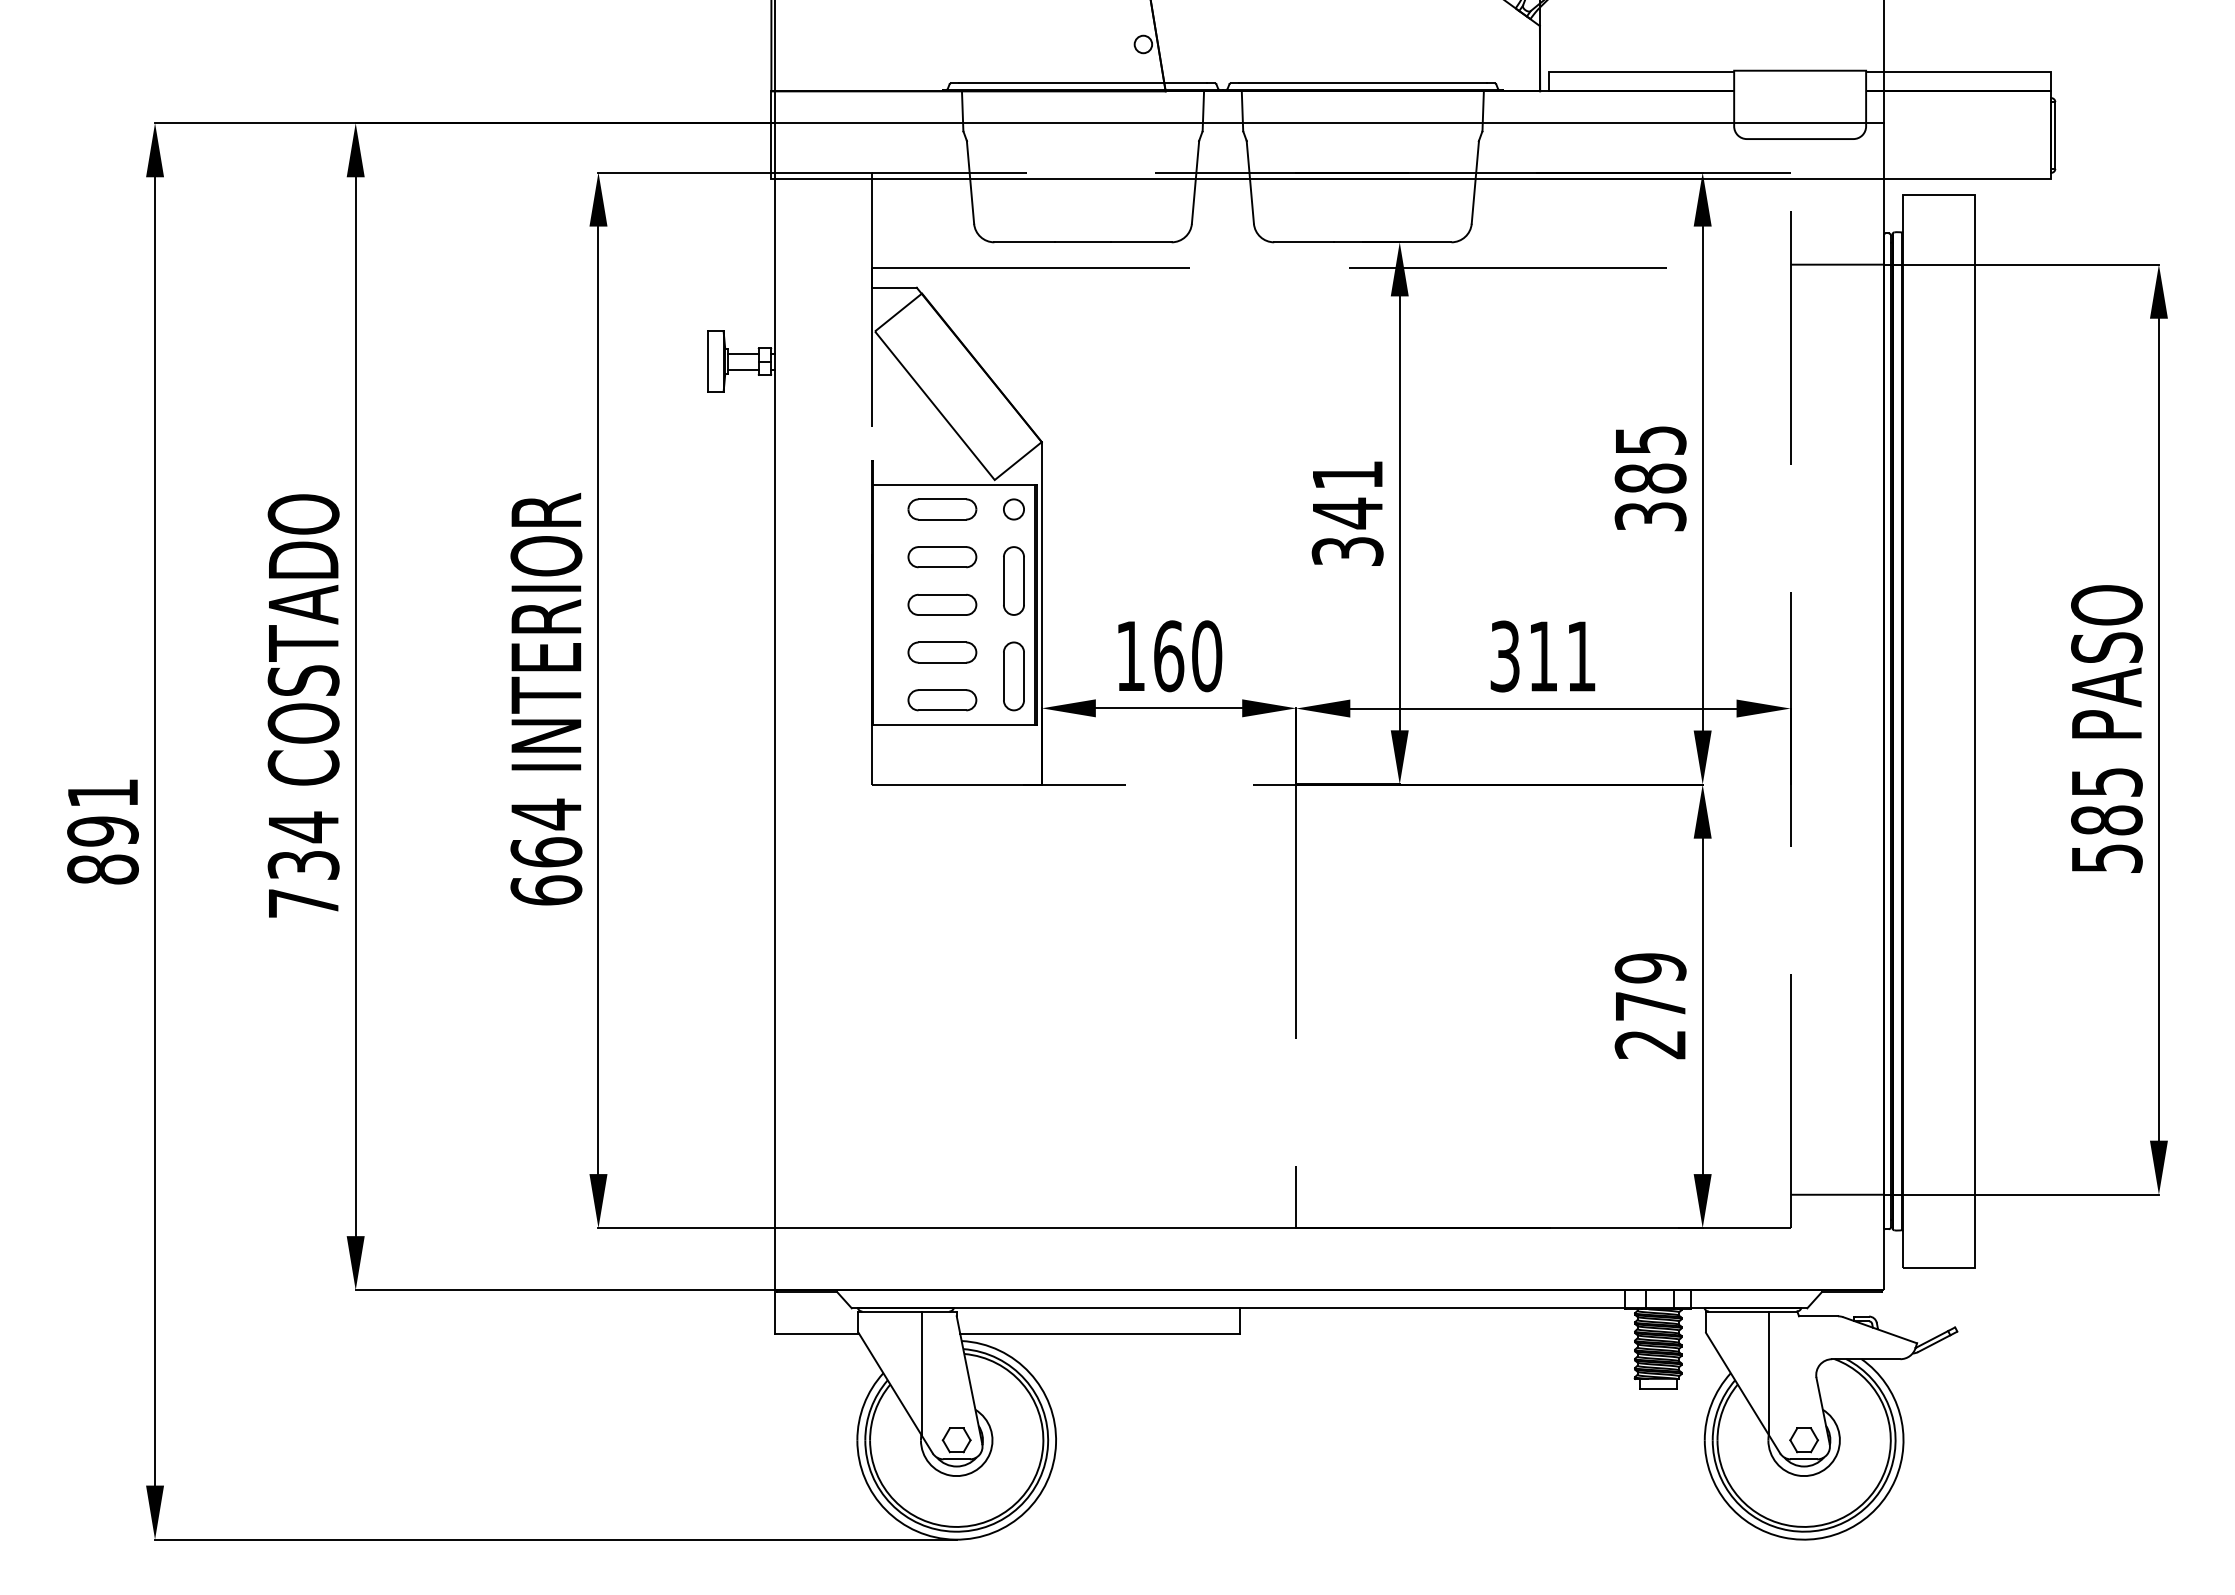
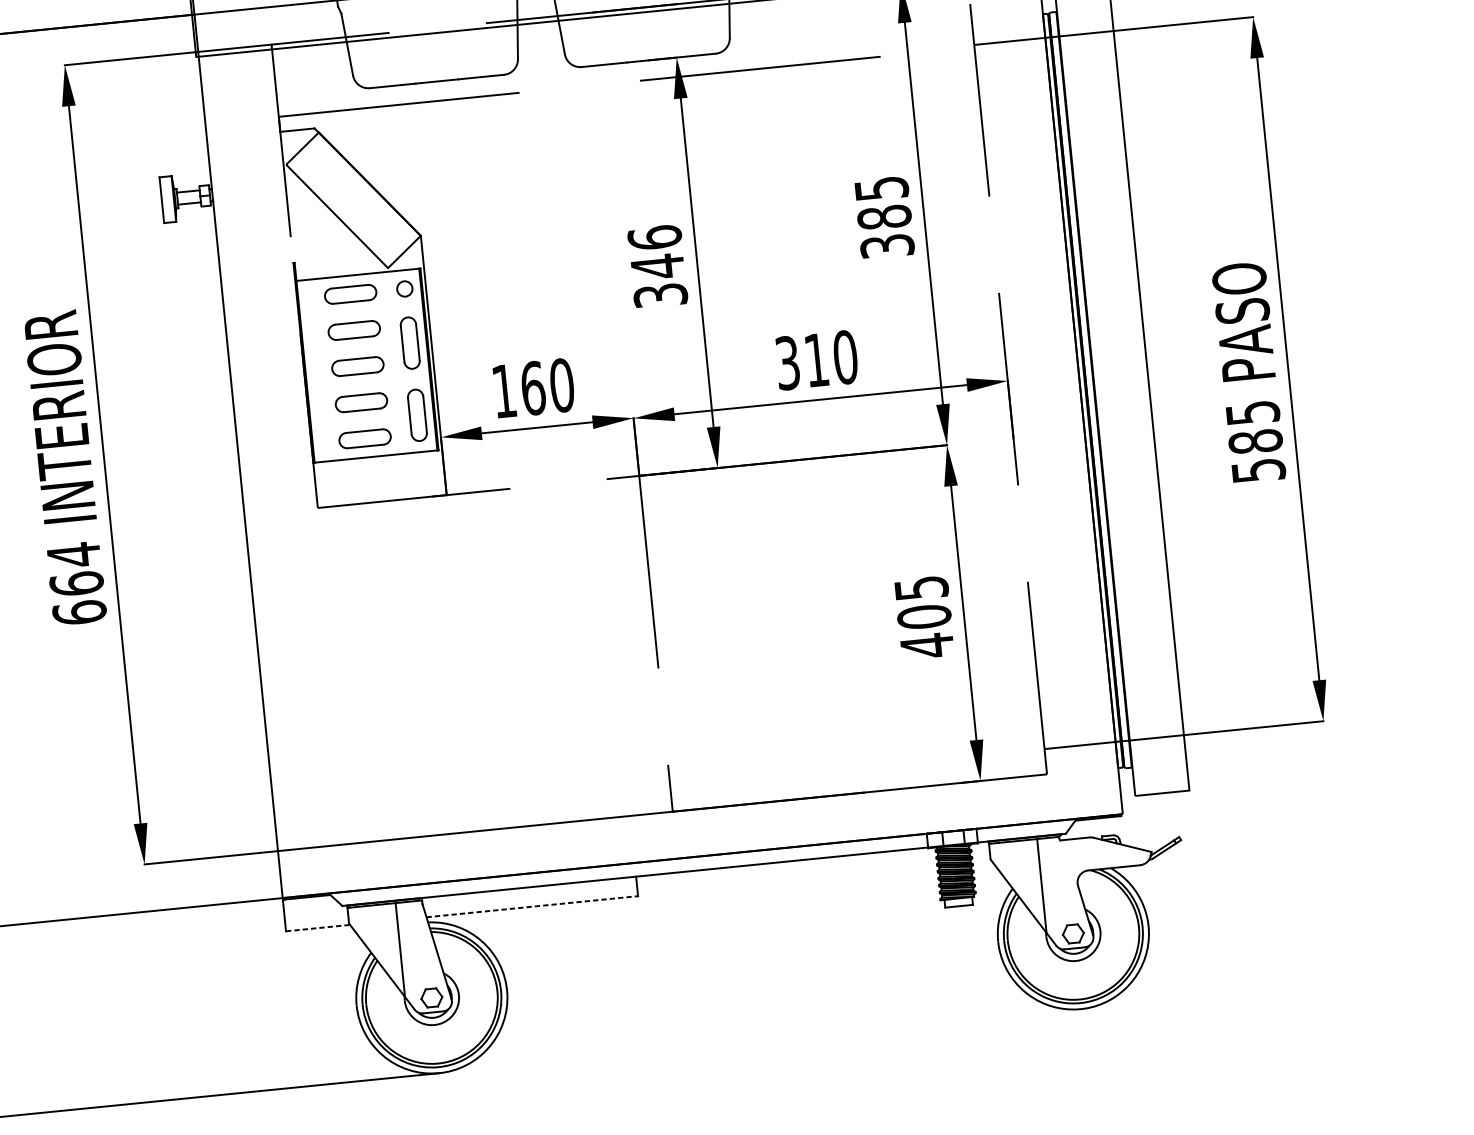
text: (1347, 474) -> (654, 237), 341 -> 346
text: (1581, 656) -> (845, 357), 311 -> 310
text: (1650, 1006) -> (924, 617), 279 -> 405
line: (817, 1334) -> (318, 928), solid -> dashed
line: (1100, 1334) -> (532, 907), solid -> dashed

